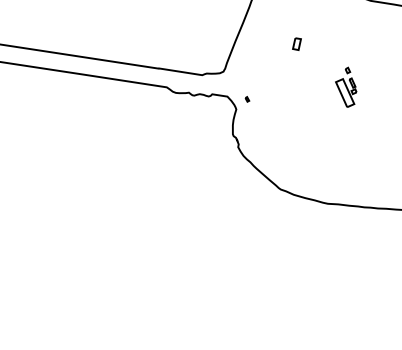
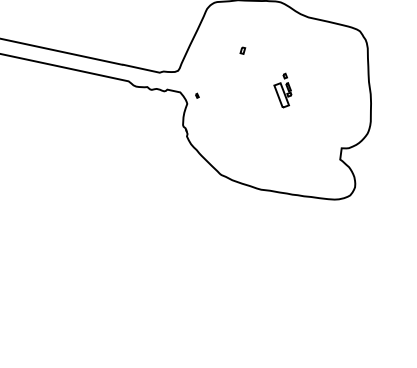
part: (296, 43) -> (242, 50), size x0.62

